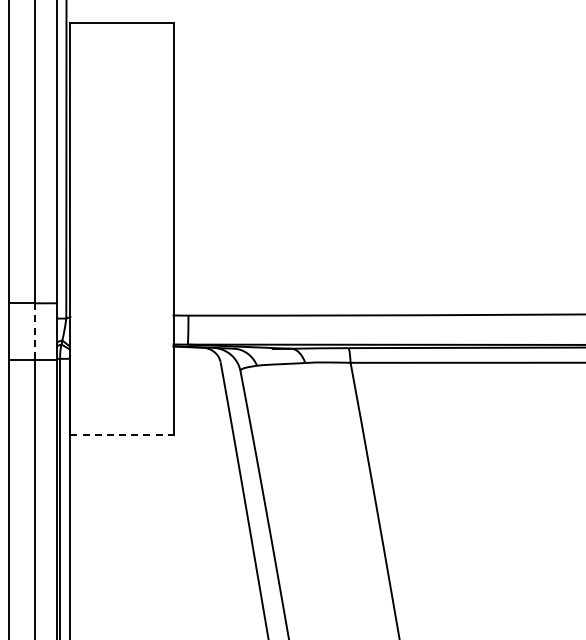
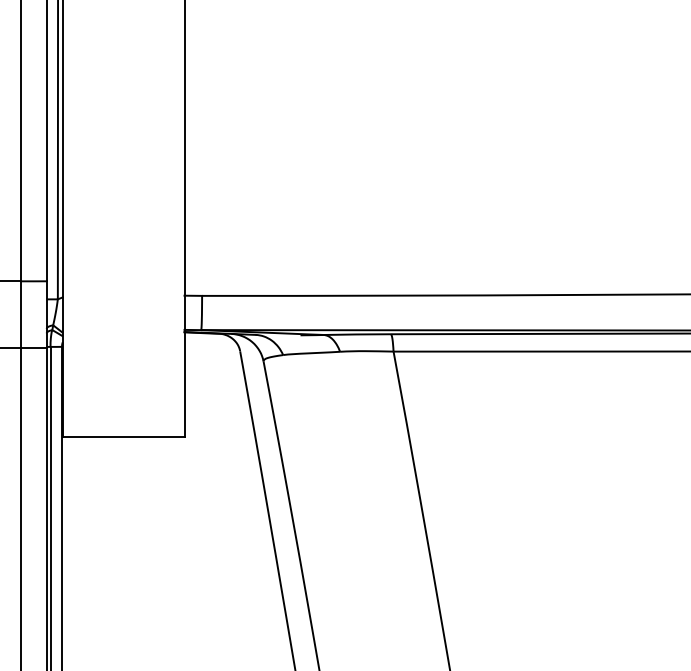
line: (35, 331) -> (21, 314), dashed -> solid
line: (122, 435) -> (124, 437), dashed -> solid

